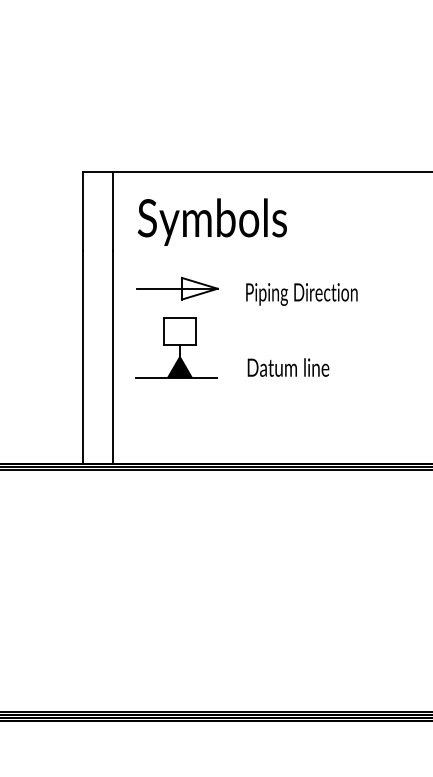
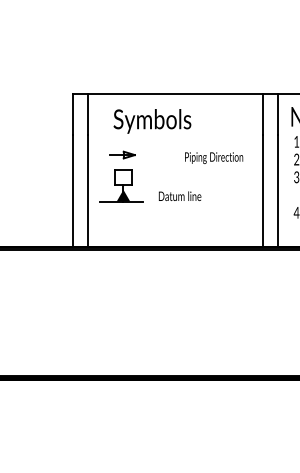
text: (212, 222) -> (152, 121), moved
part: (178, 287) -> (122, 154), size x0.6
text: (302, 293) -> (214, 157), moved

